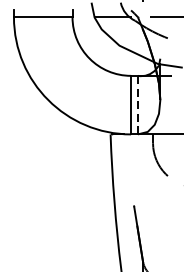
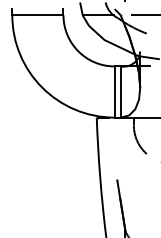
line: (137, 105) -> (120, 92), dashed -> solid

